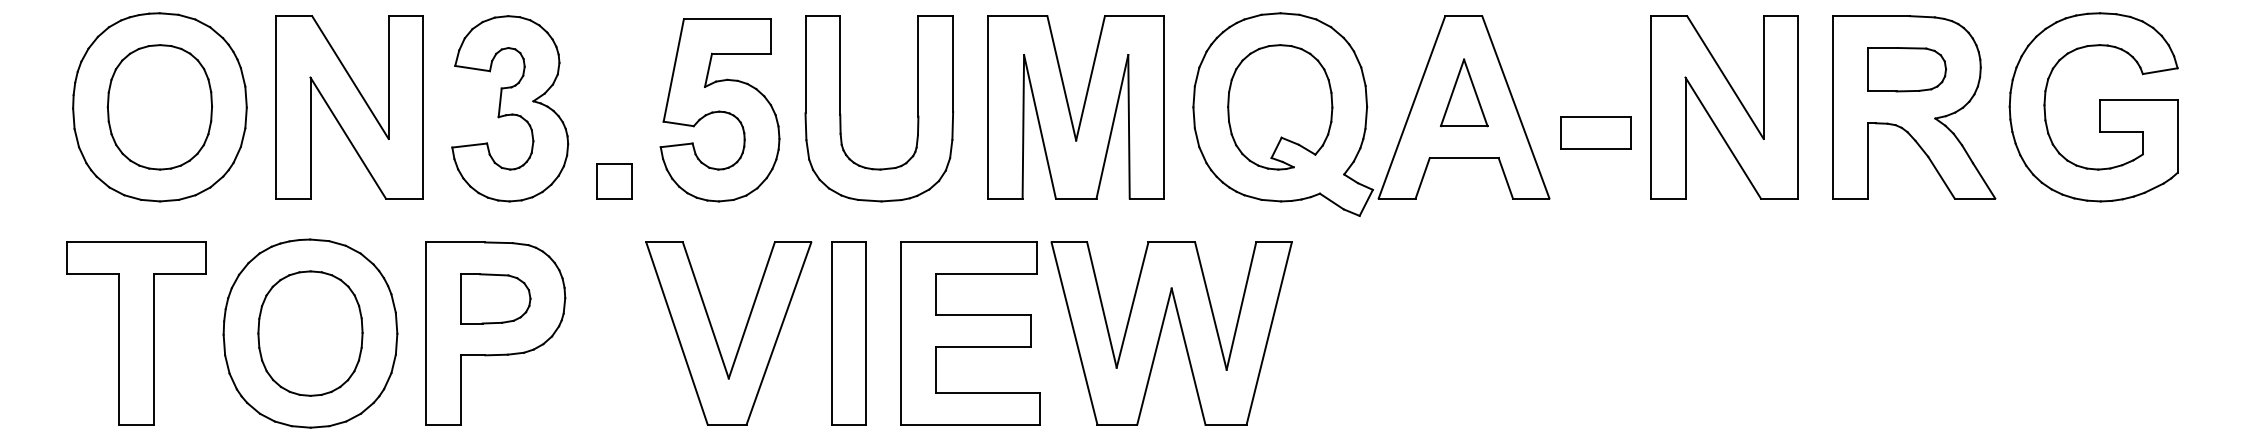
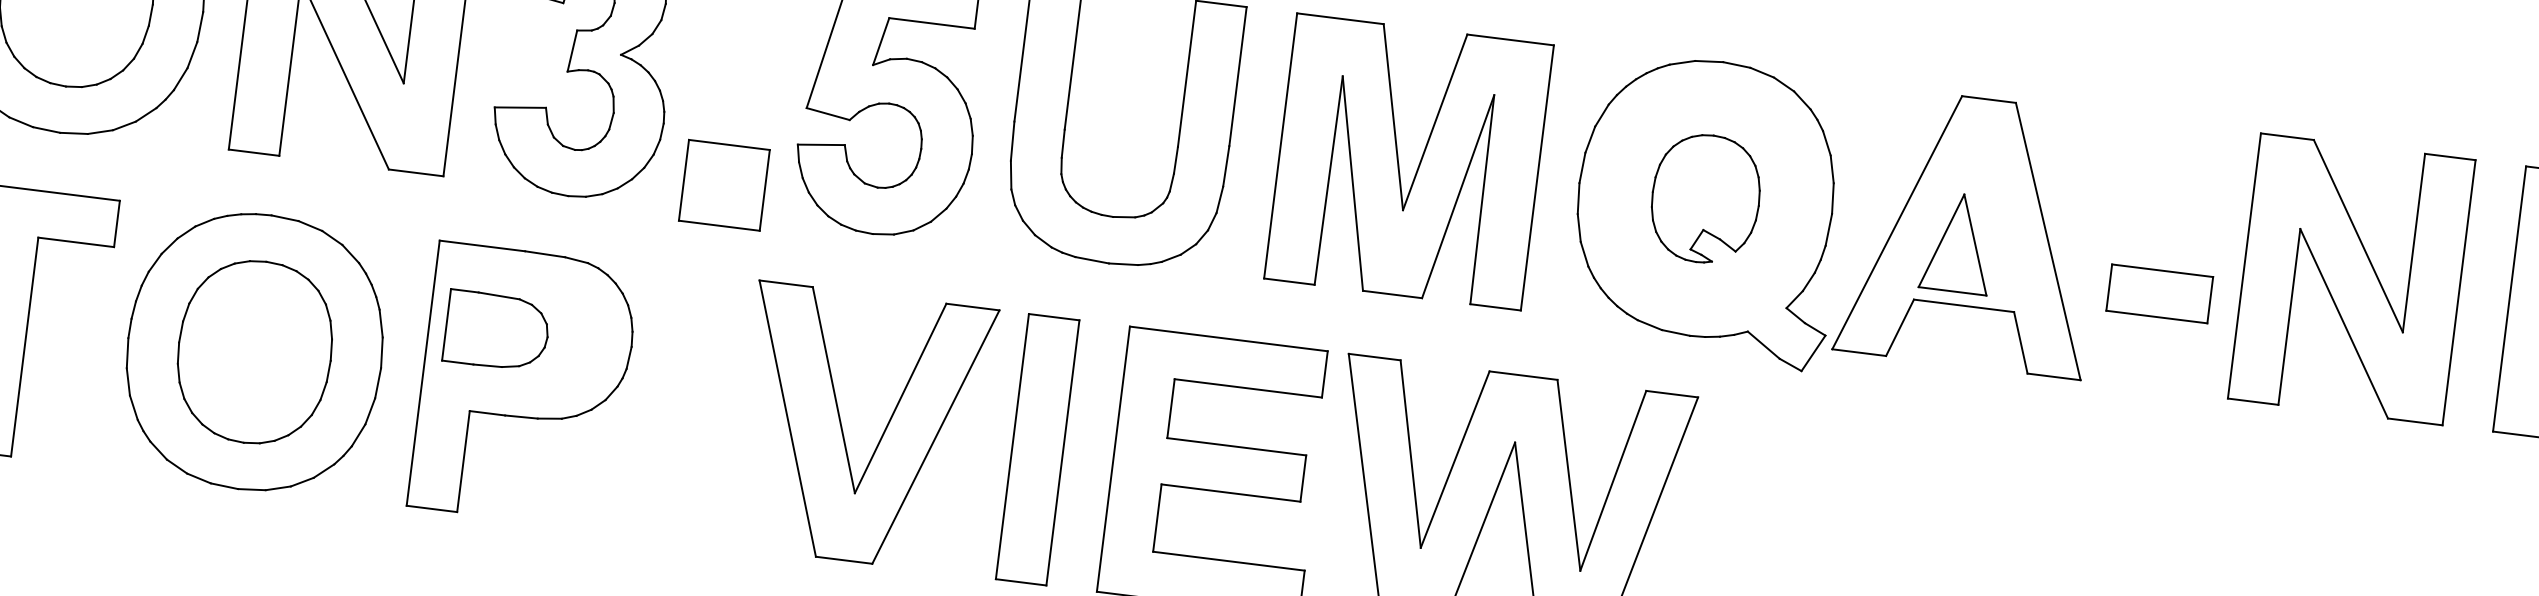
part: (1463, 92) -> (1957, 242), moved
part: (1280, 107) -> (1706, 199), size x0.7
part: (614, 181) -> (724, 186), size x1.6
part: (495, 298) -> (496, 330), moved

